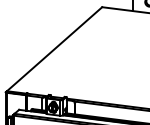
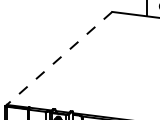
line: (54, 49) -> (59, 58), solid -> dashed

